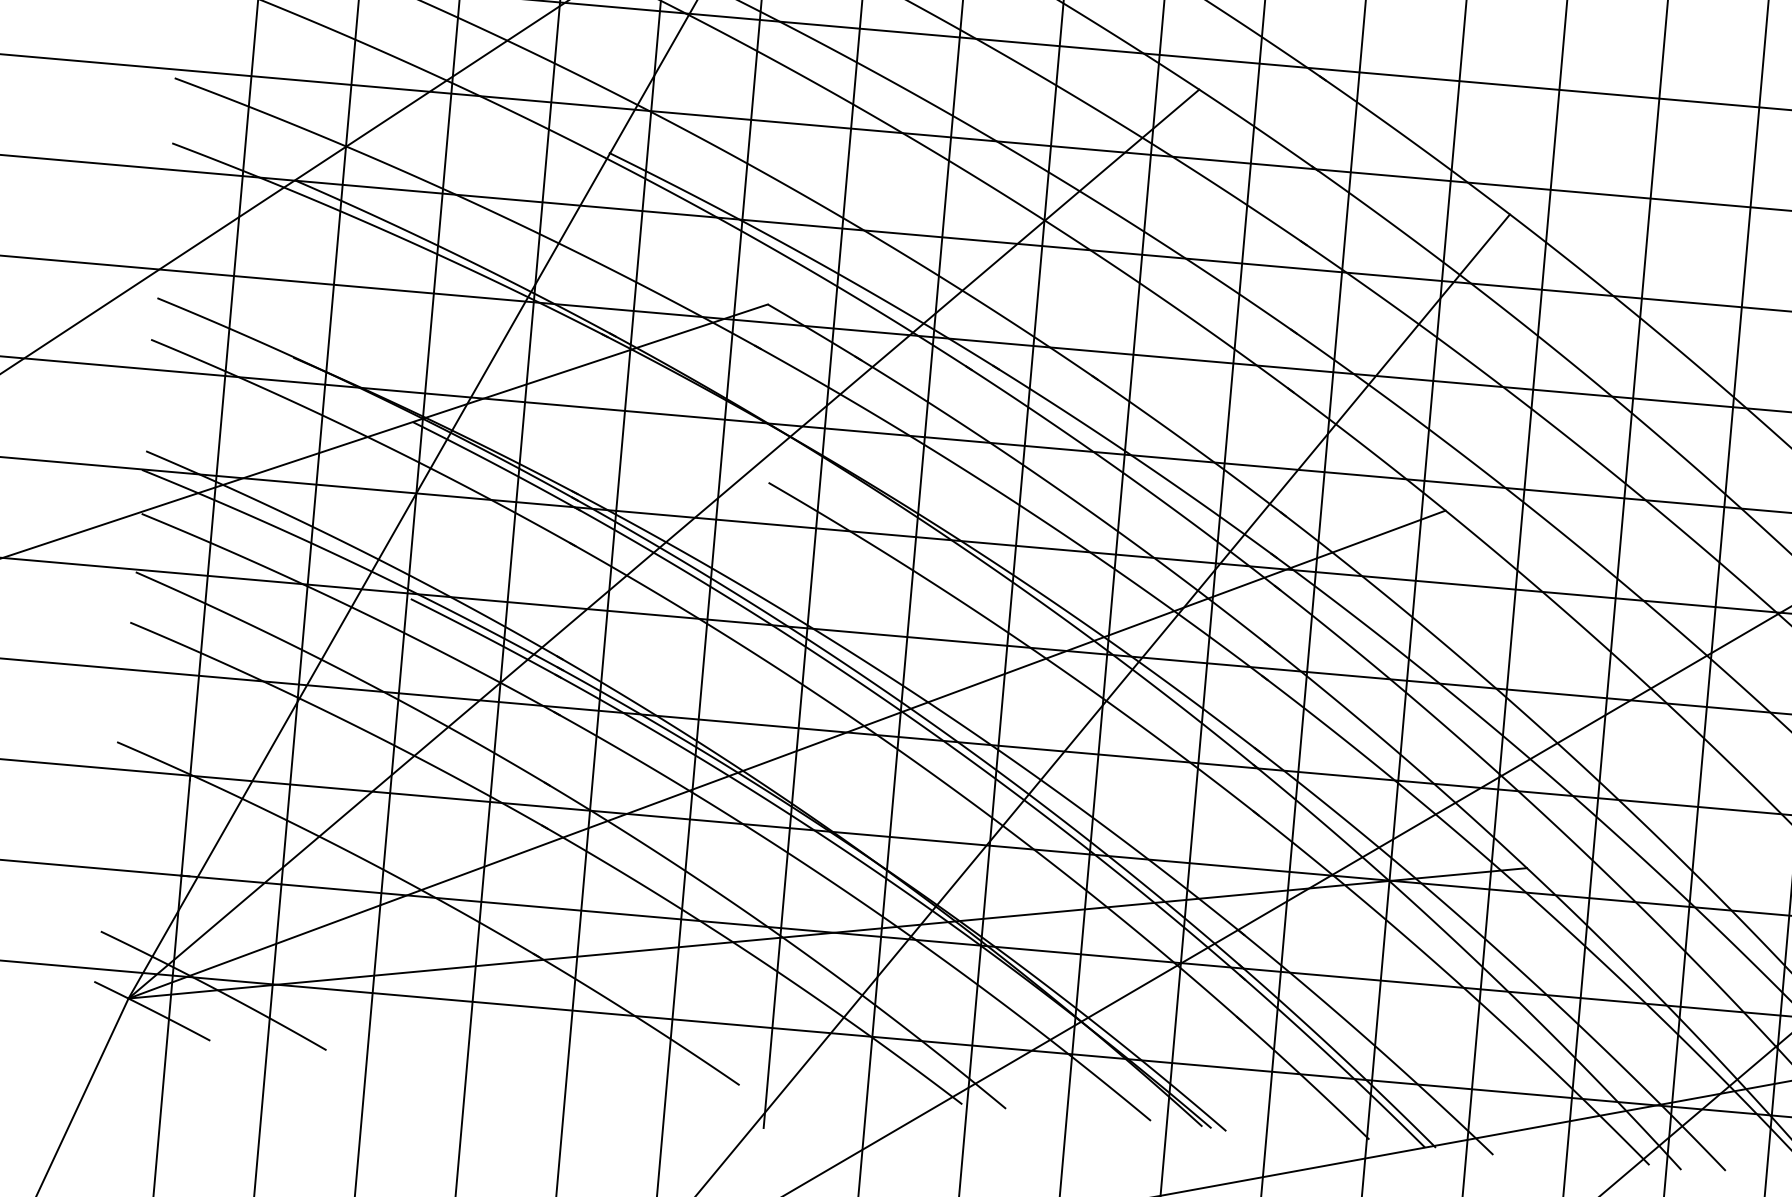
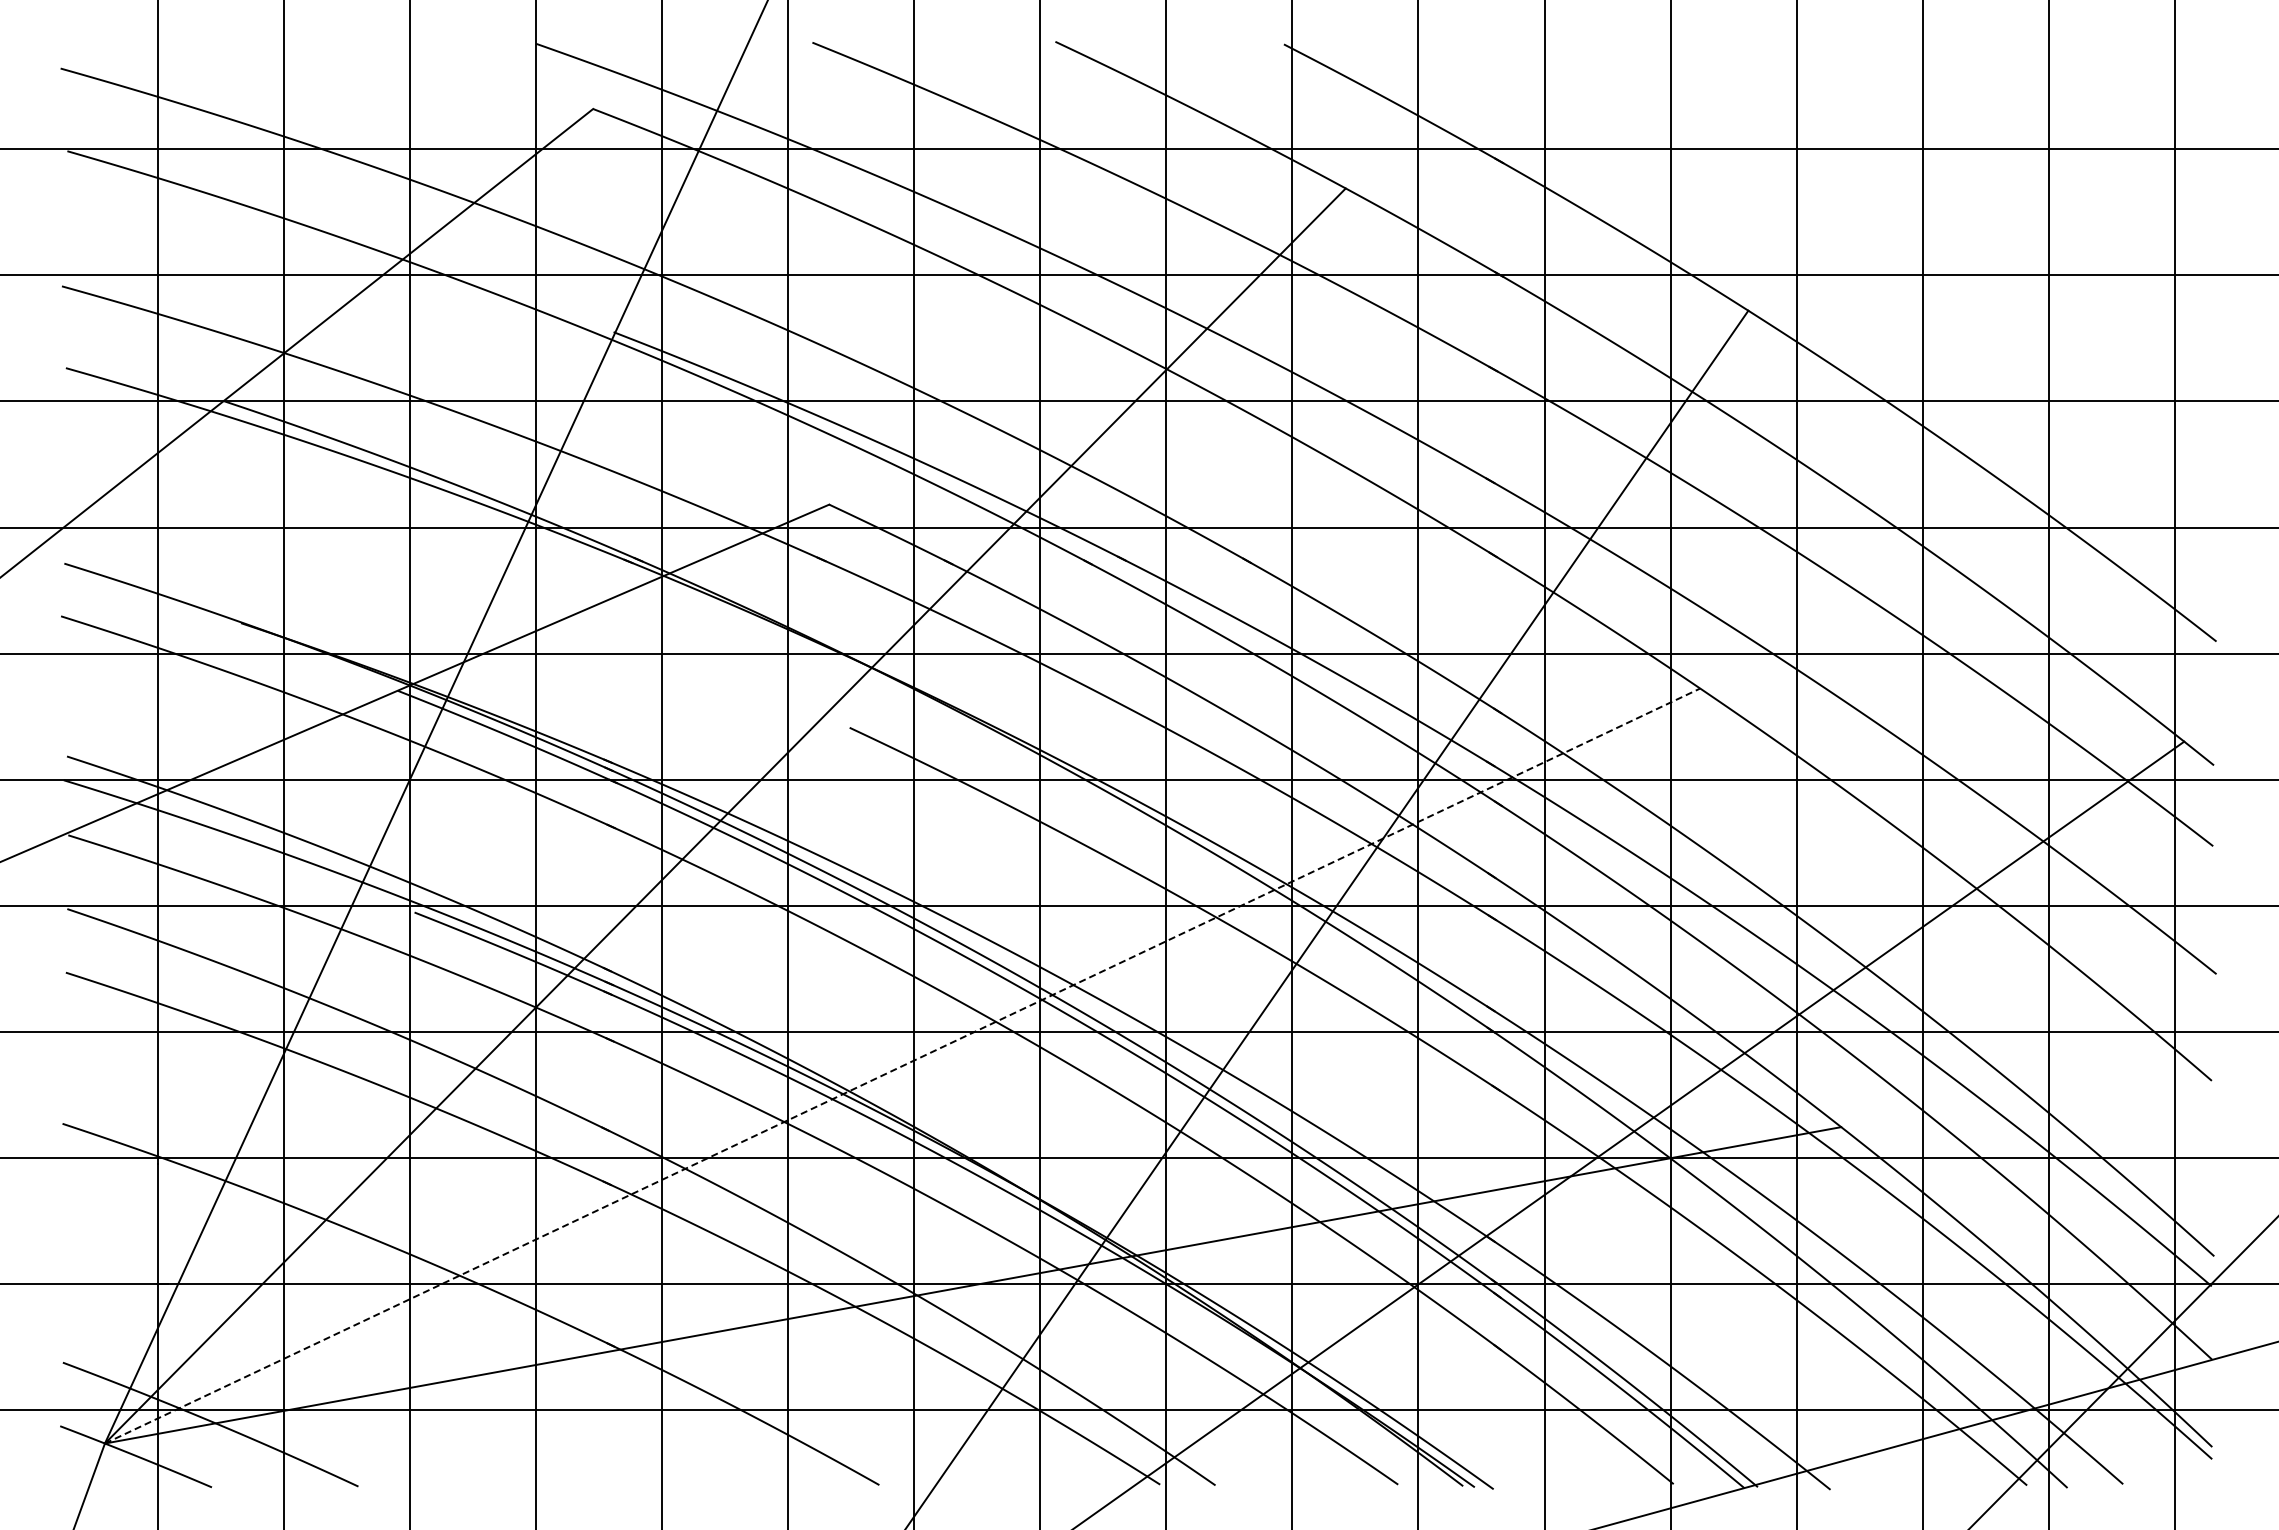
line: (787, 754) -> (903, 1065), solid -> dashed

